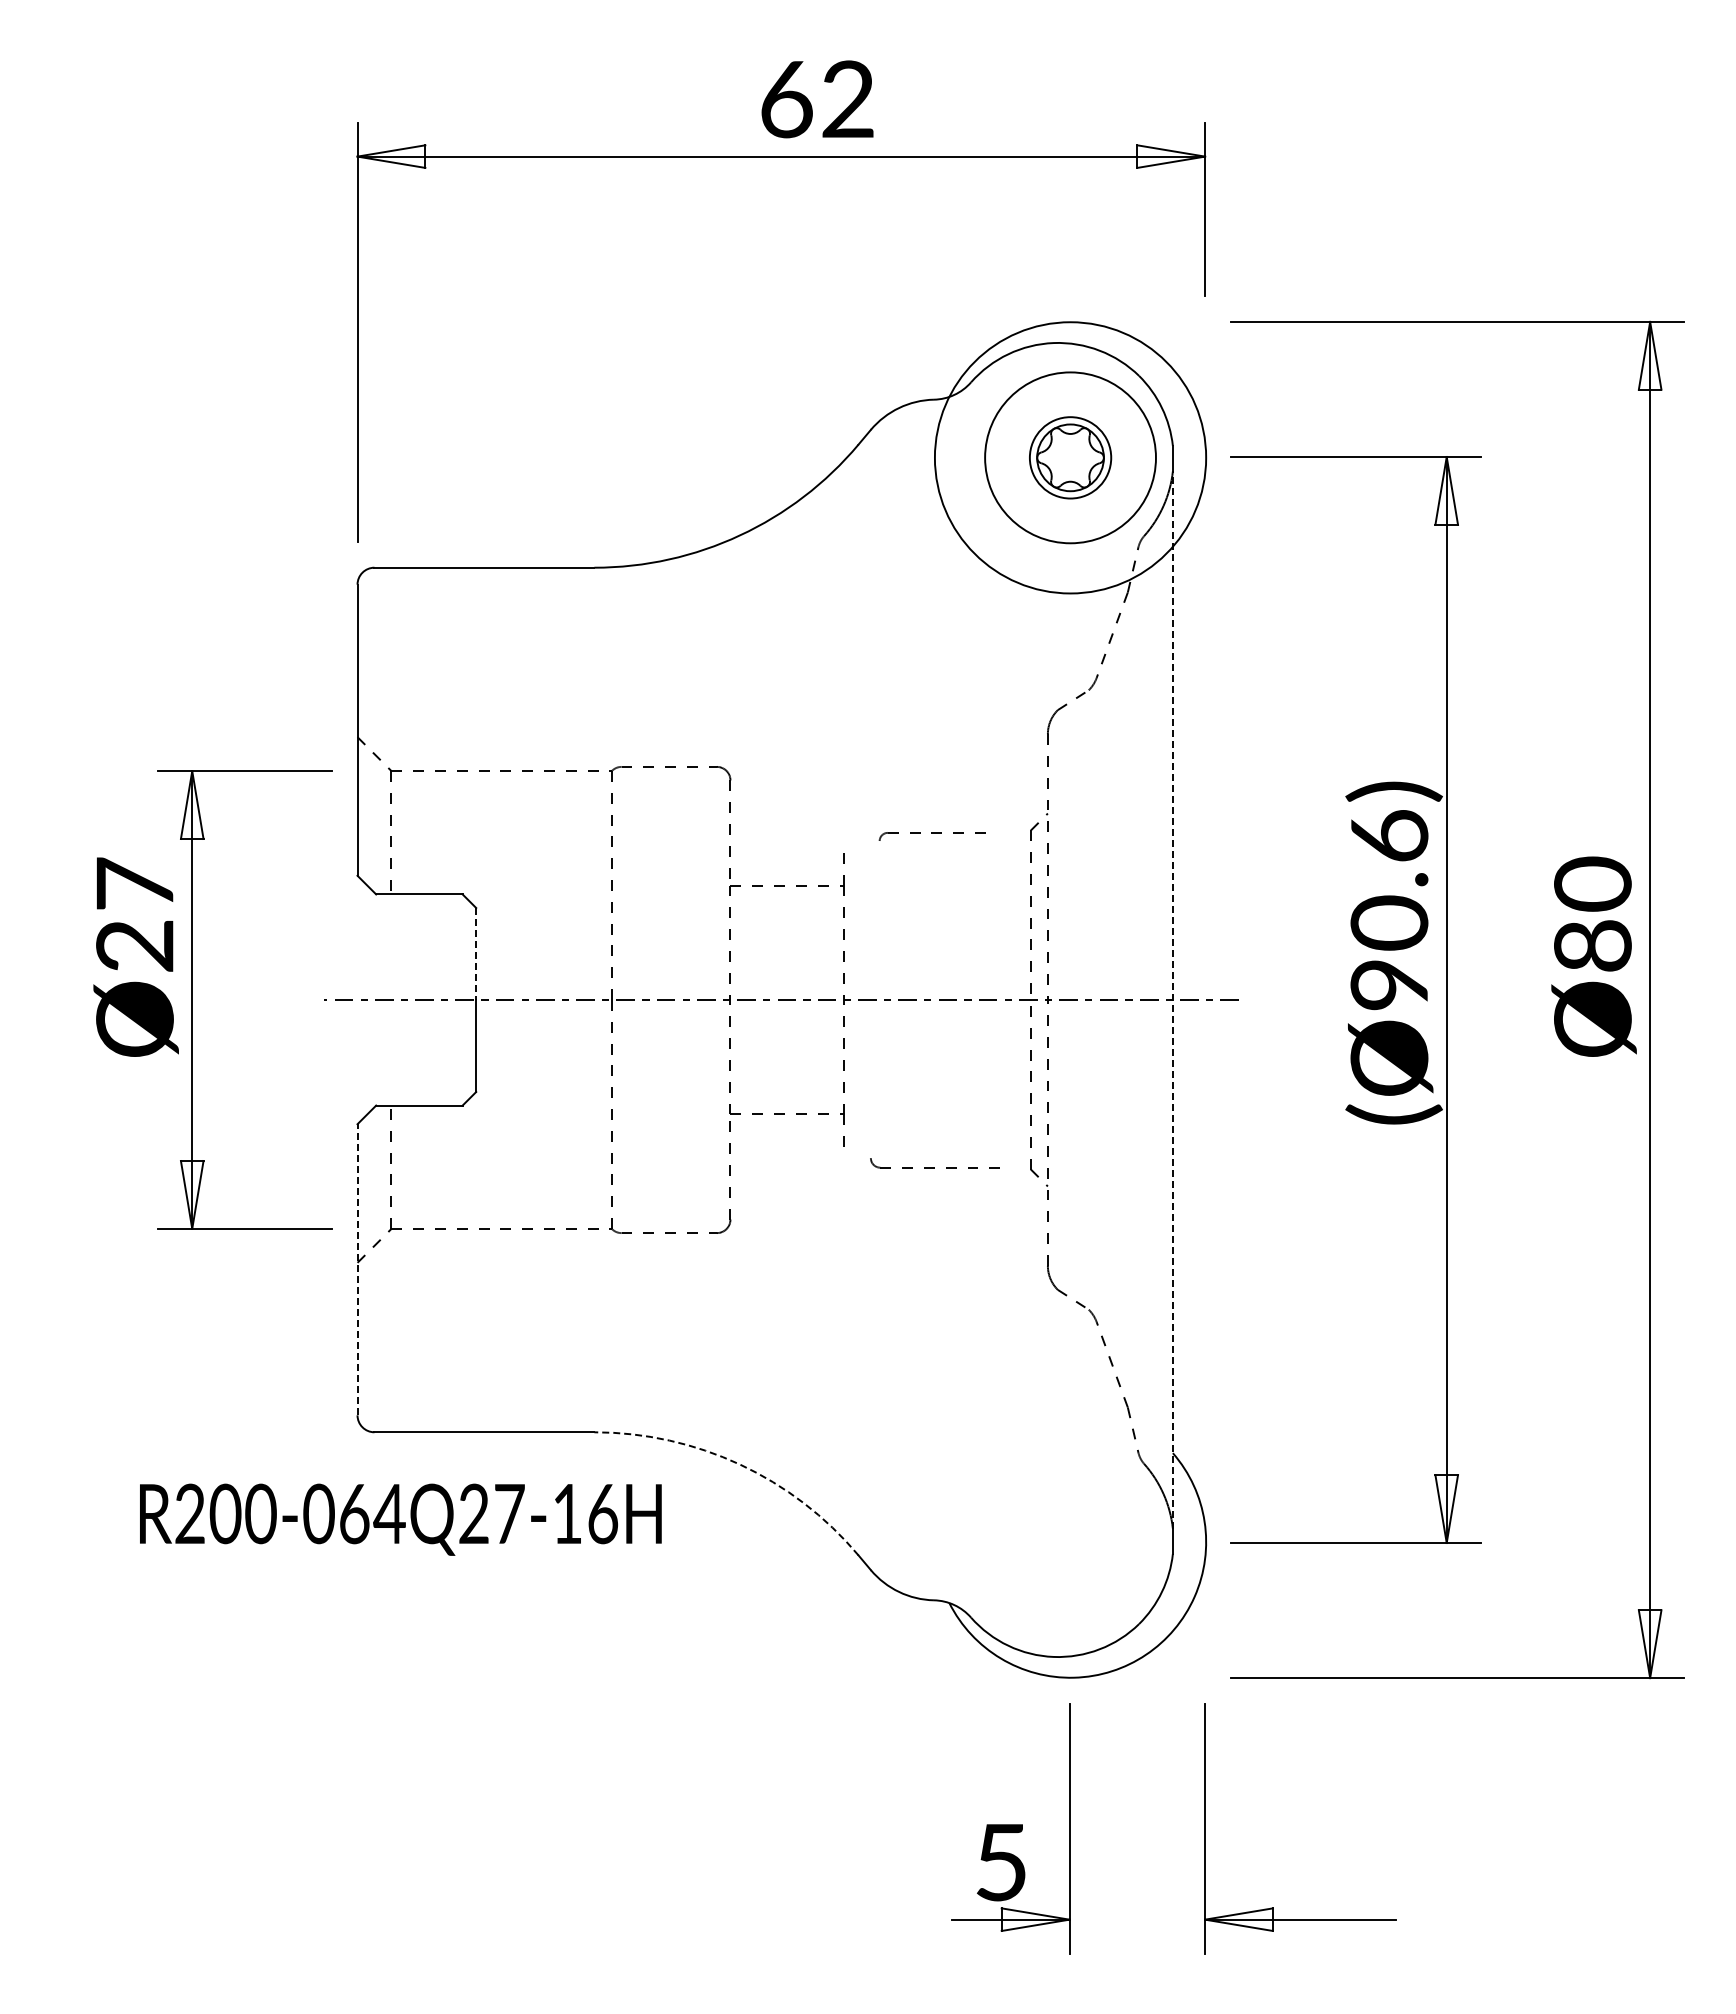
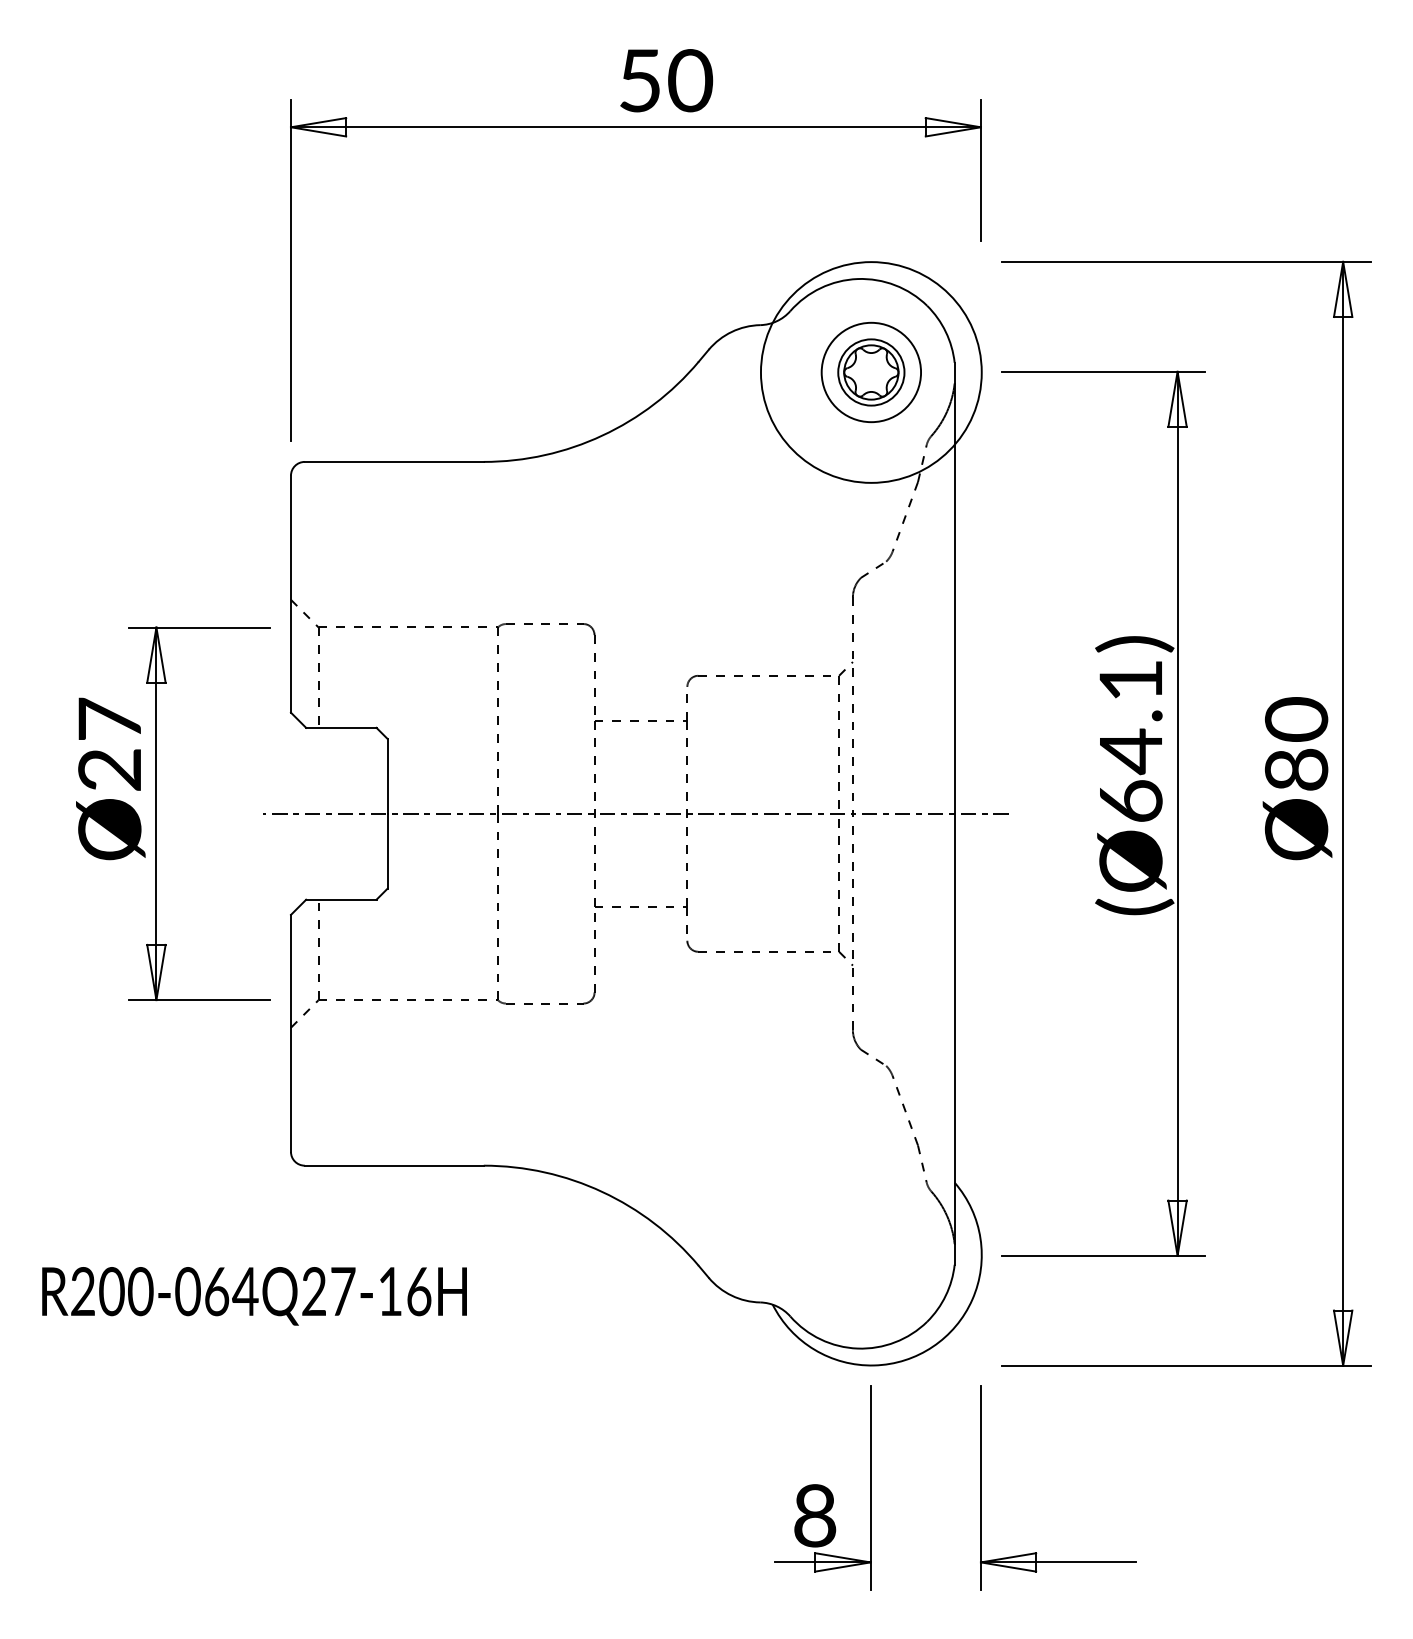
text: (818, 99) -> (666, 80), 62 -> 50
circle: (1070, 457) -> (871, 372), size x0.71
part: (932, 836) -> (759, 680), size x1.67
text: (1389, 910) -> (1131, 740), (Ø90.6) -> (Ø64.1)
line: (476, 954) -> (387, 776), dashed -> solid
line: (1172, 1000) -> (954, 814), dashed -> solid
part: (932, 1163) -> (759, 946), size x1.43
line: (357, 1269) -> (290, 1033), dashed -> solid
arc: (740, 1464) -> (602, 1191), dashed -> solid
text: (400, 1519) -> (254, 1296), moved
text: (1001, 1862) -> (815, 1515), 5 -> 8

